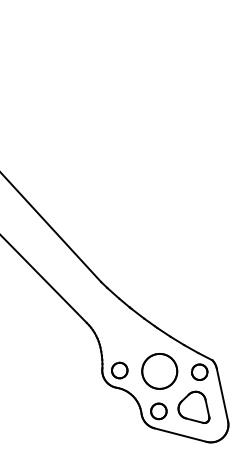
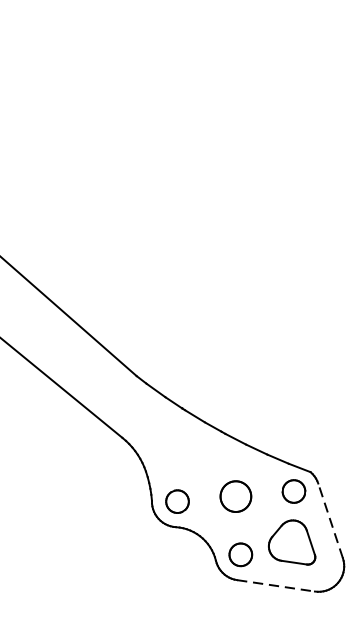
part: (159, 371) -> (235, 496), size x0.6
line: (222, 394) -> (330, 520), solid -> dashed
line: (180, 435) -> (276, 586), solid -> dashed

